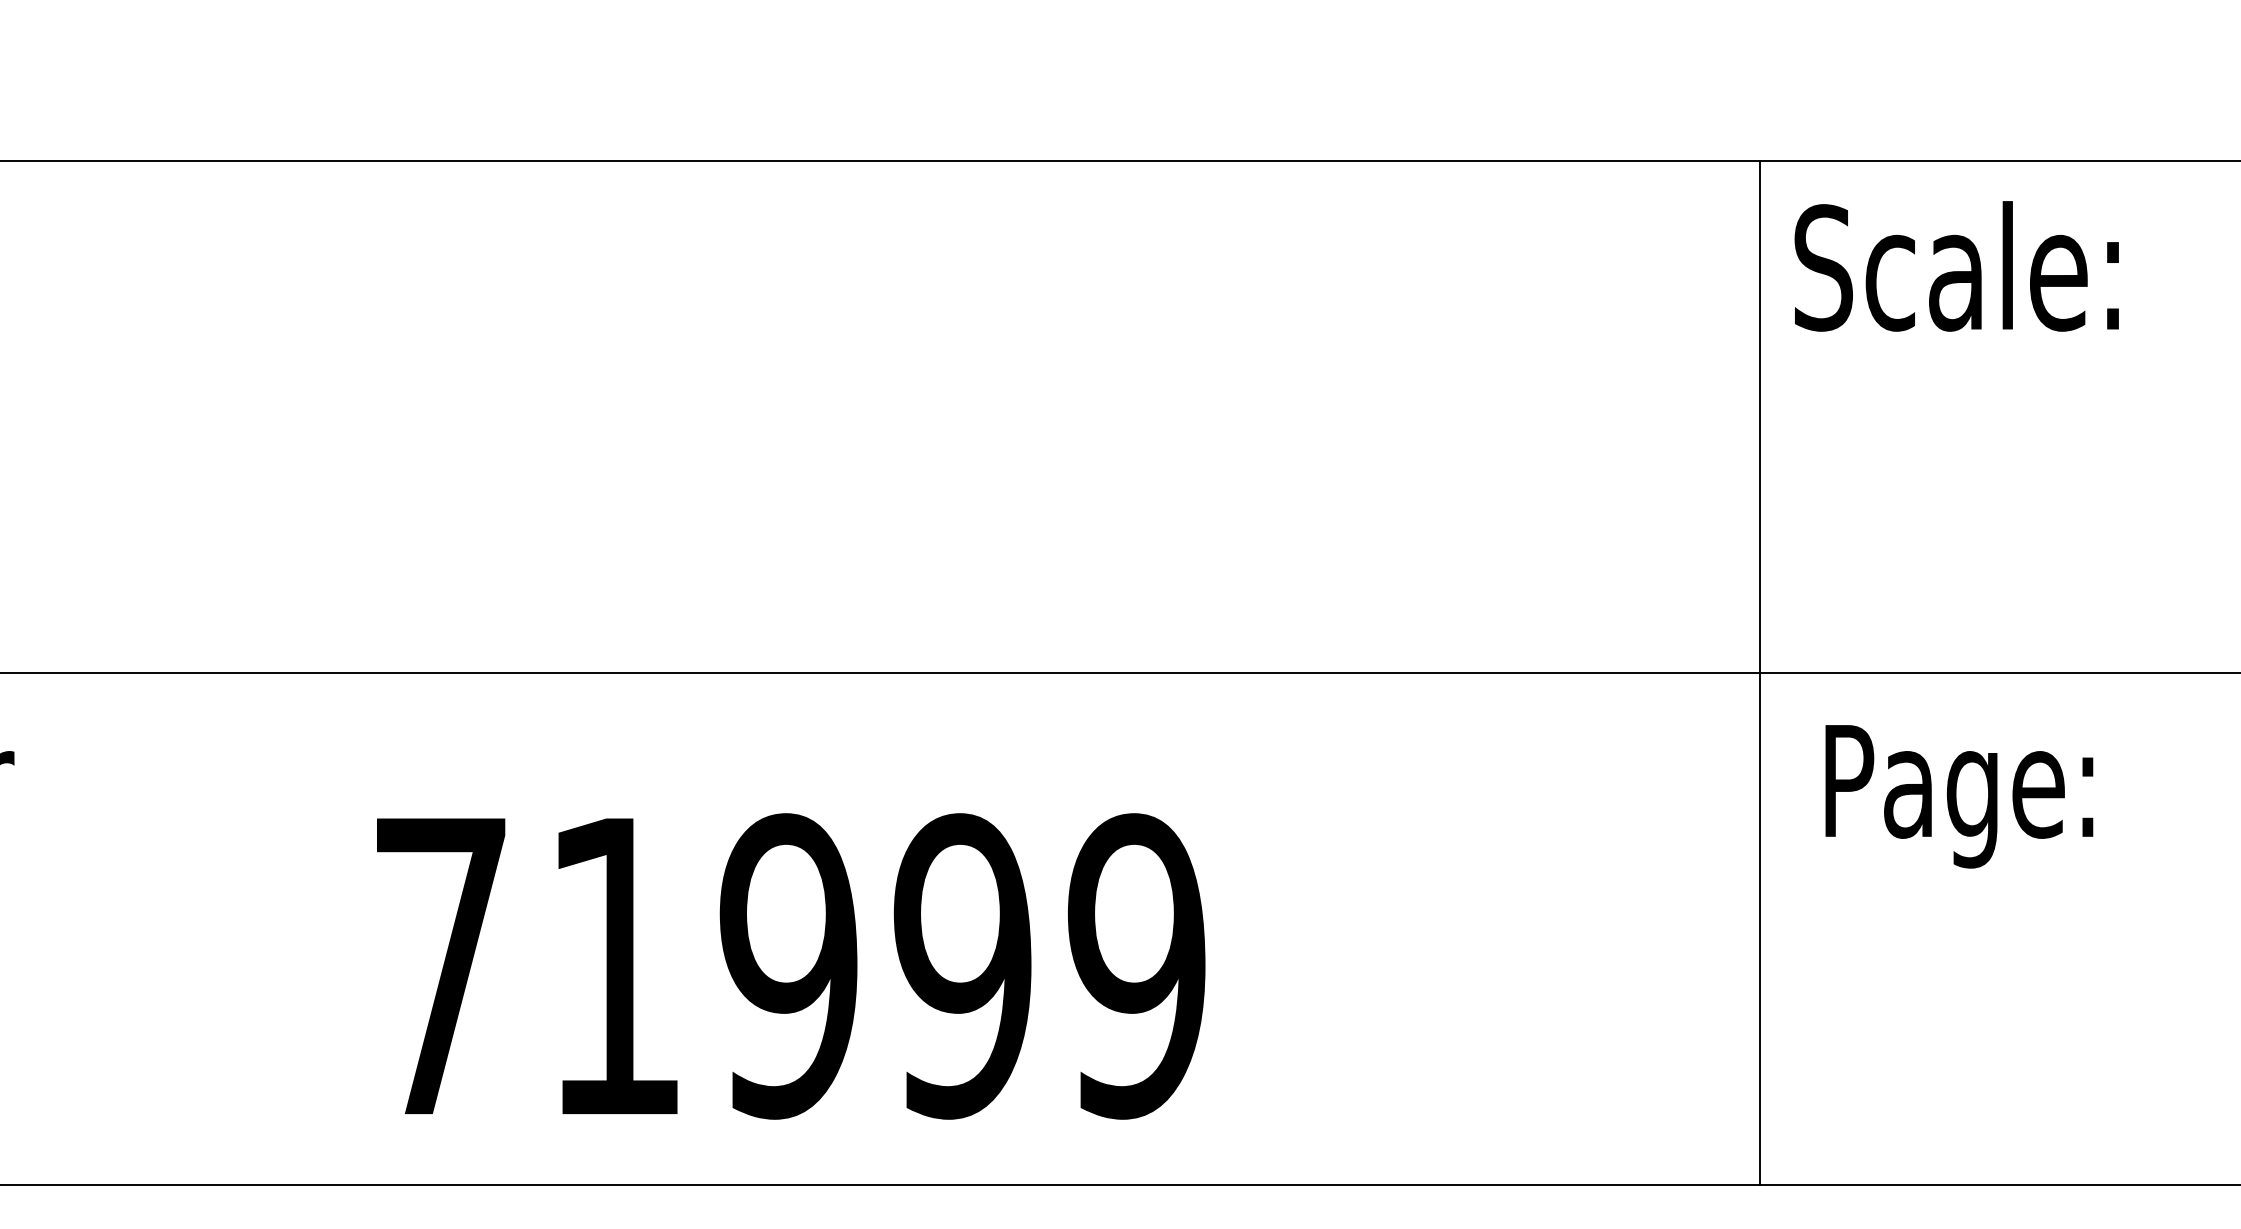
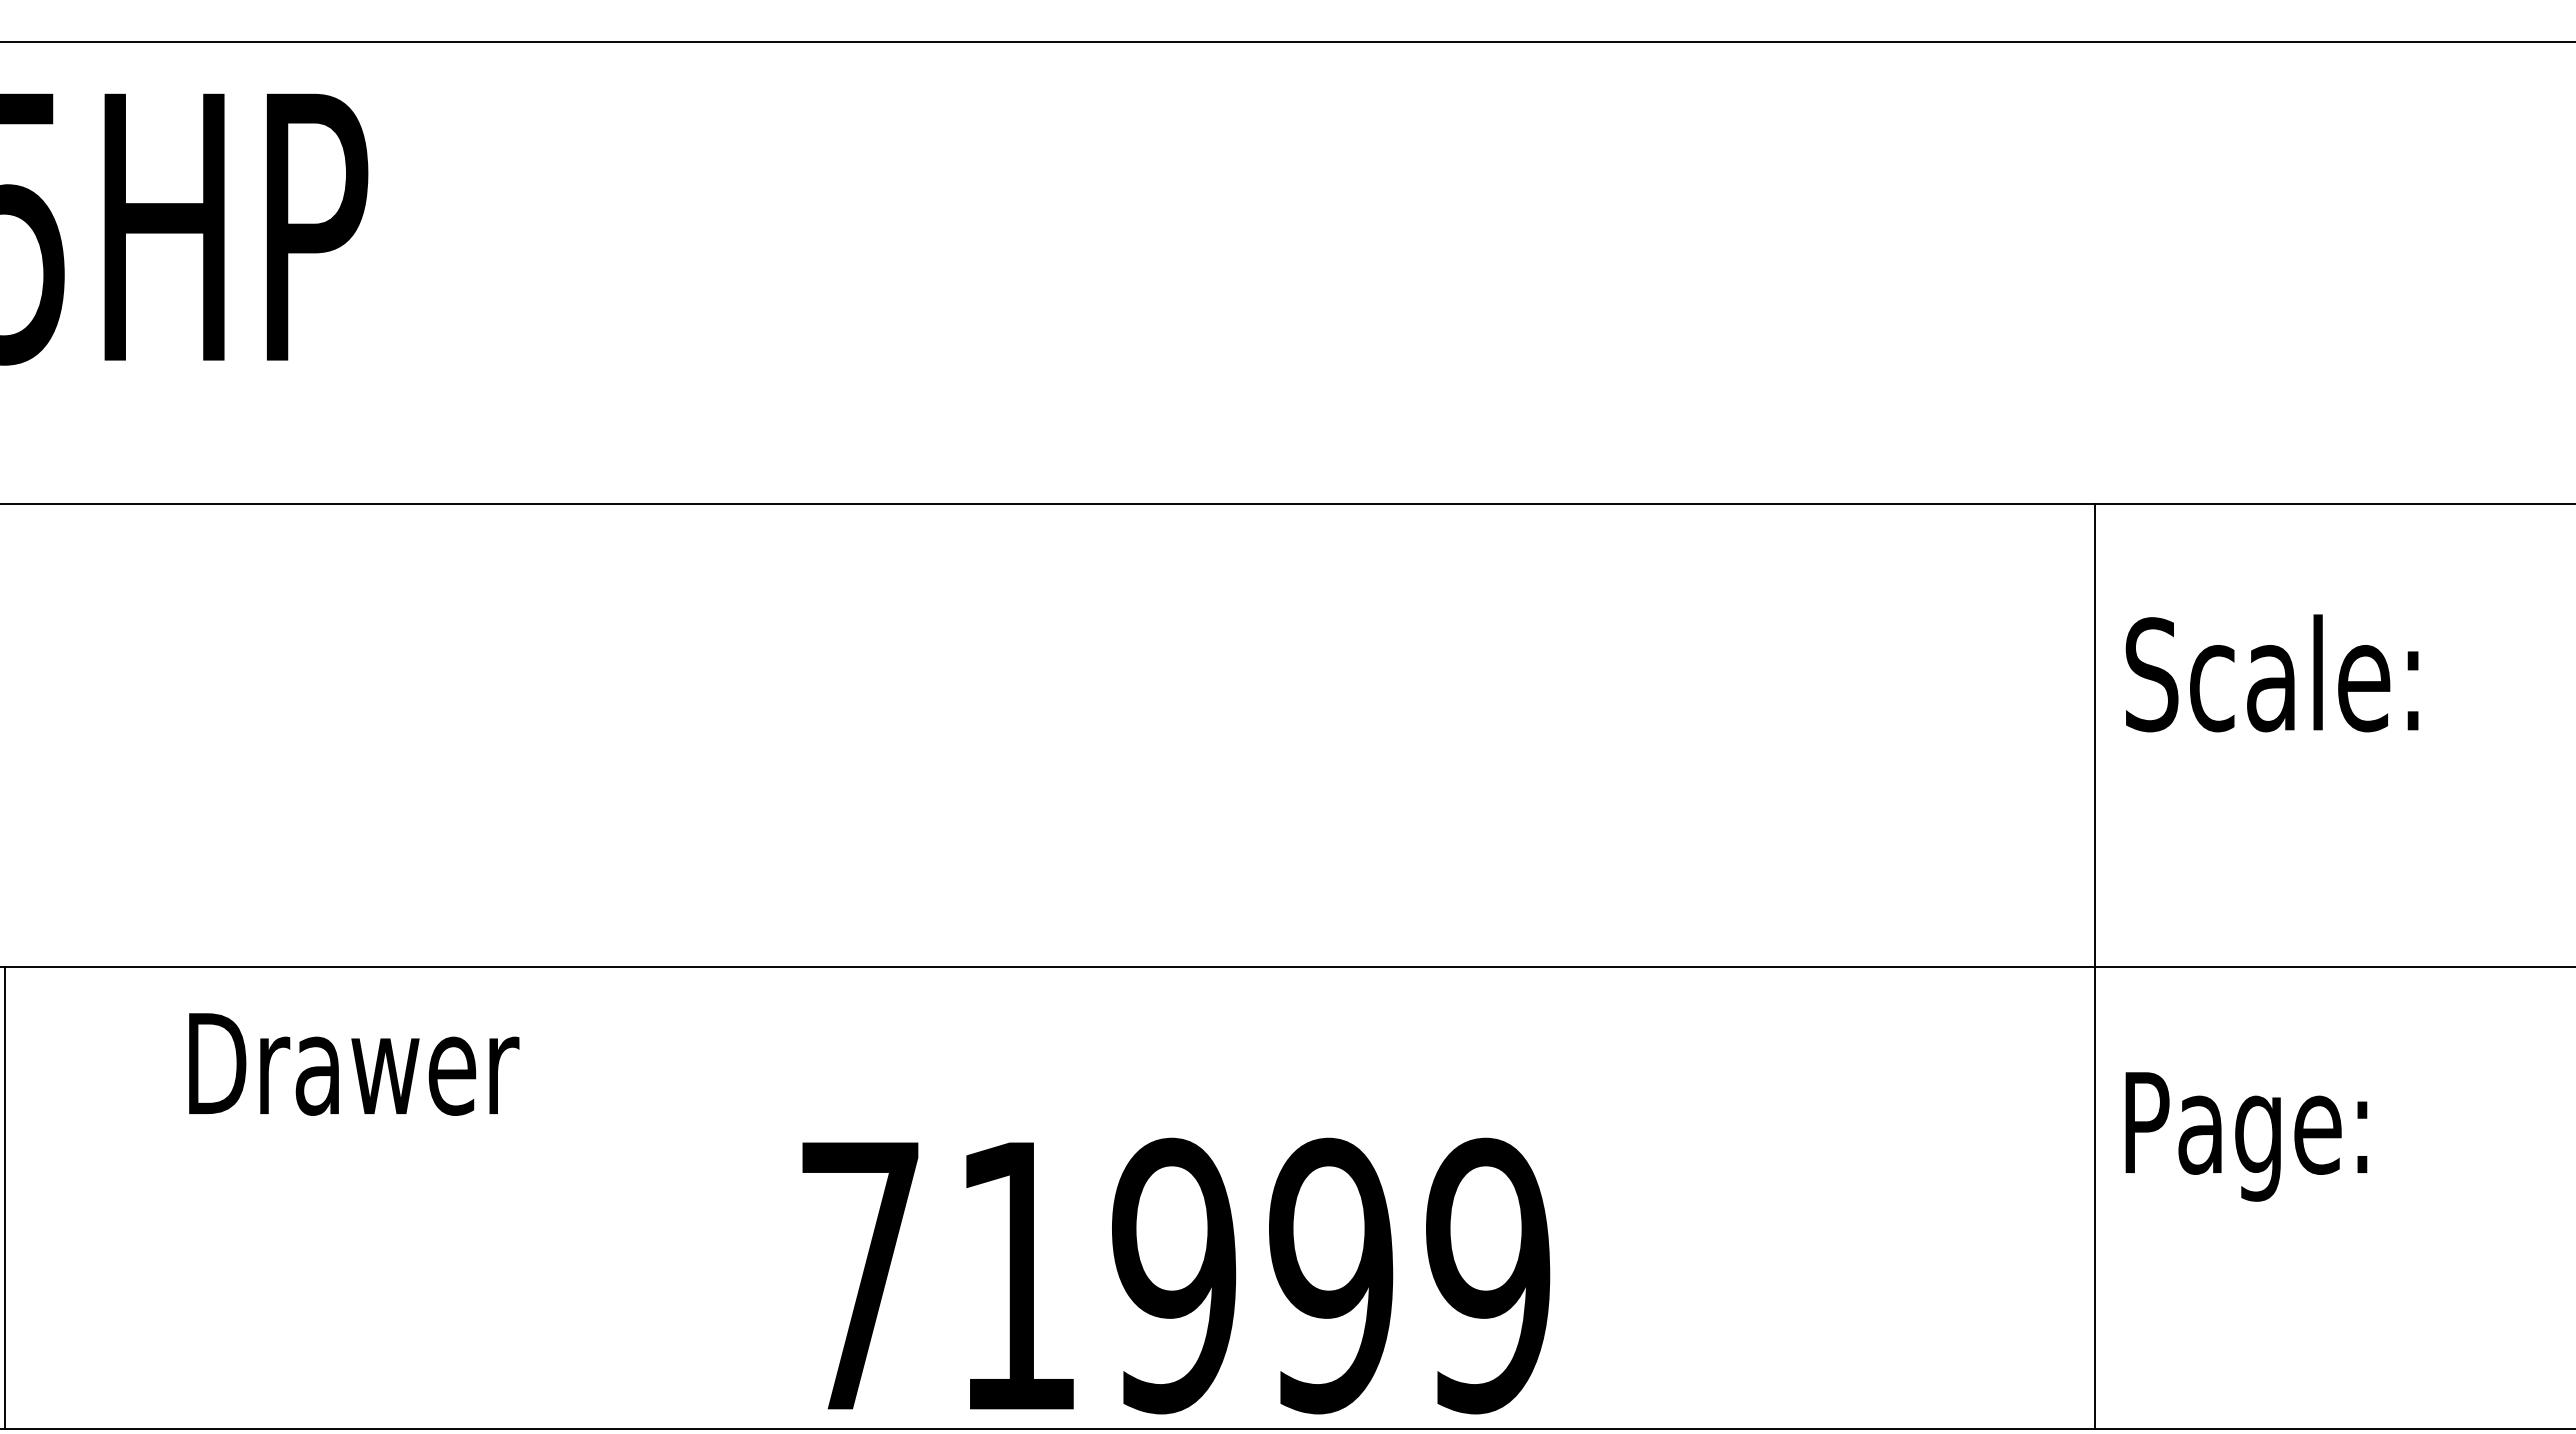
text: (1956, 266) -> (2271, 673), moved
text: (1959, 796) -> (2246, 1136), moved
text: (791, 965) -> (1176, 1275), moved

